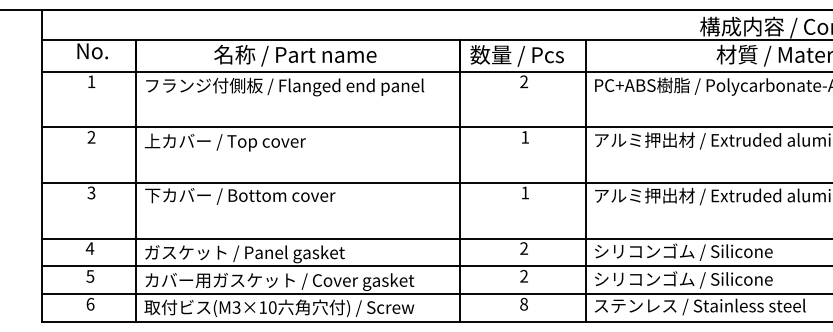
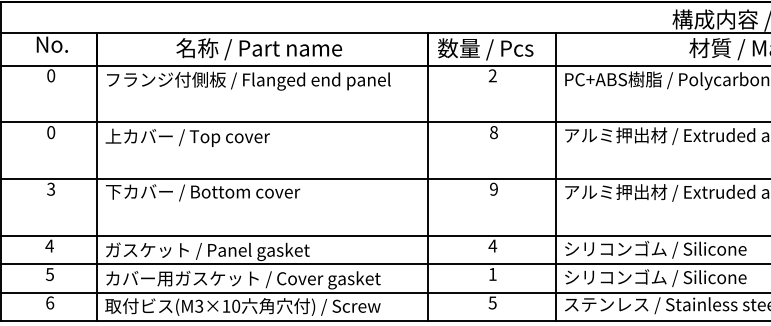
text: (91, 81) -> (51, 75), 1 -> 0
text: (91, 137) -> (51, 132), 2 -> 0
text: (525, 137) -> (494, 132), 1 -> 8
text: (525, 192) -> (494, 188), 1 -> 9
text: (523, 248) -> (492, 245), 2 -> 4
text: (523, 276) -> (492, 274), 2 -> 1
text: (523, 303) -> (492, 302), 8 -> 5

